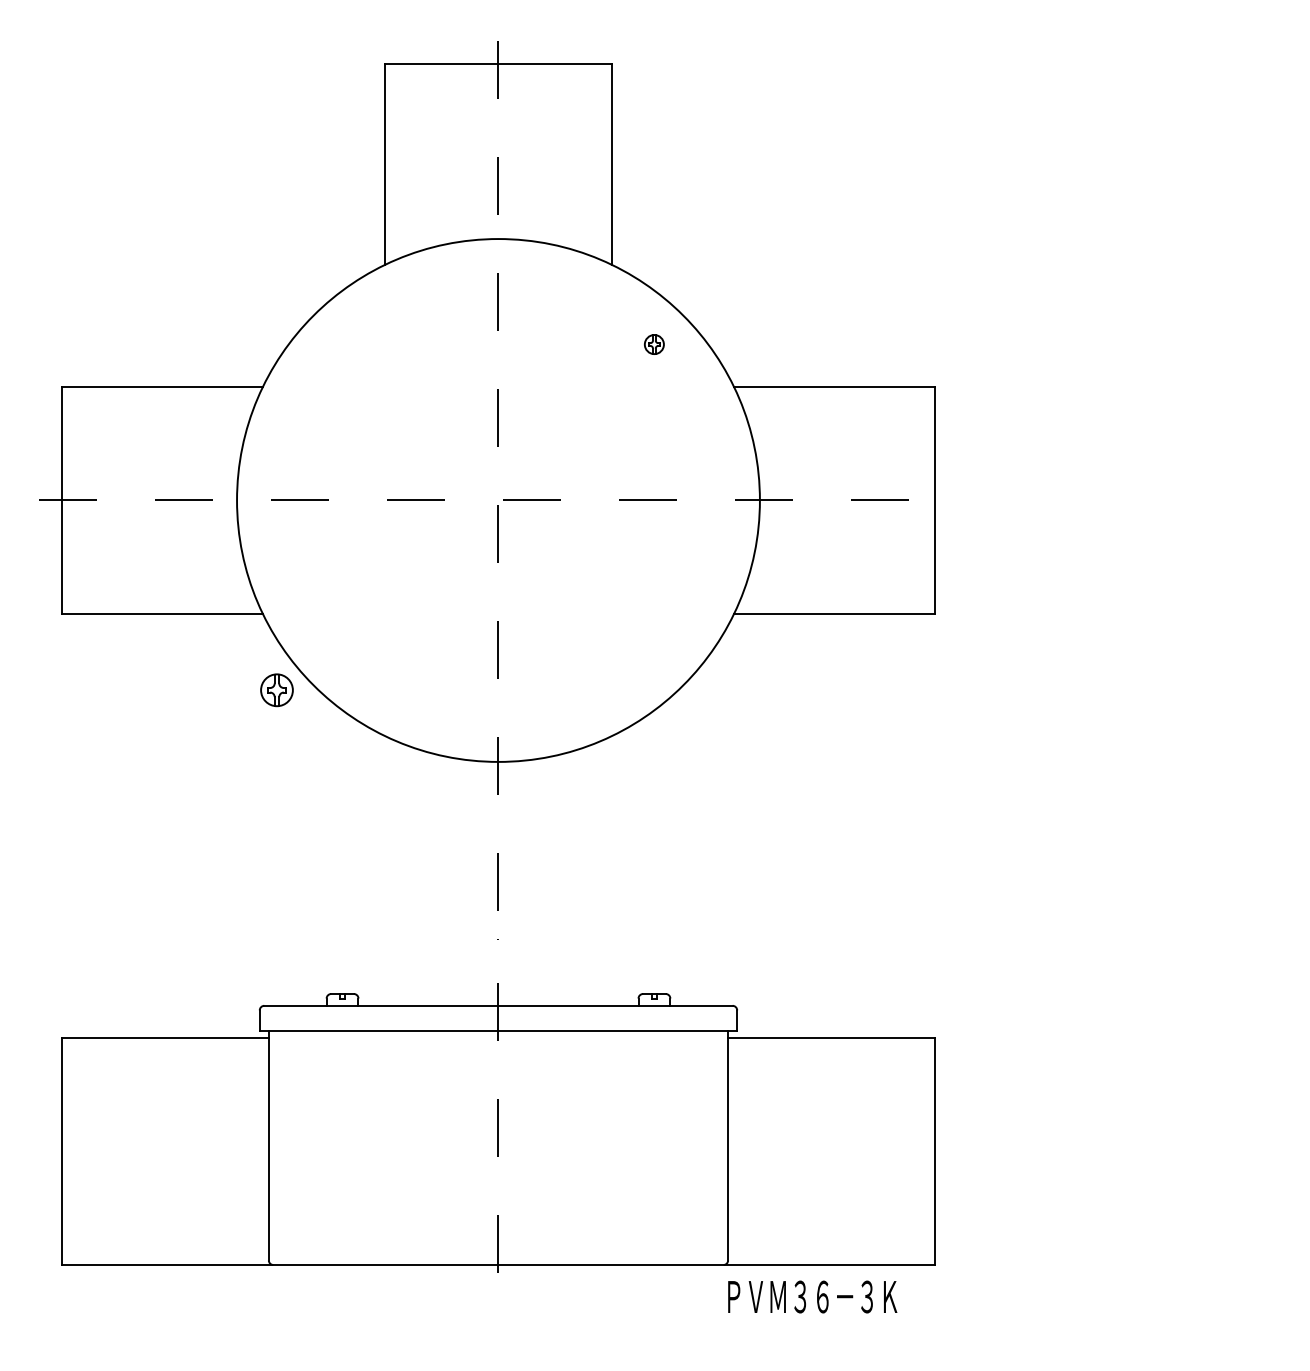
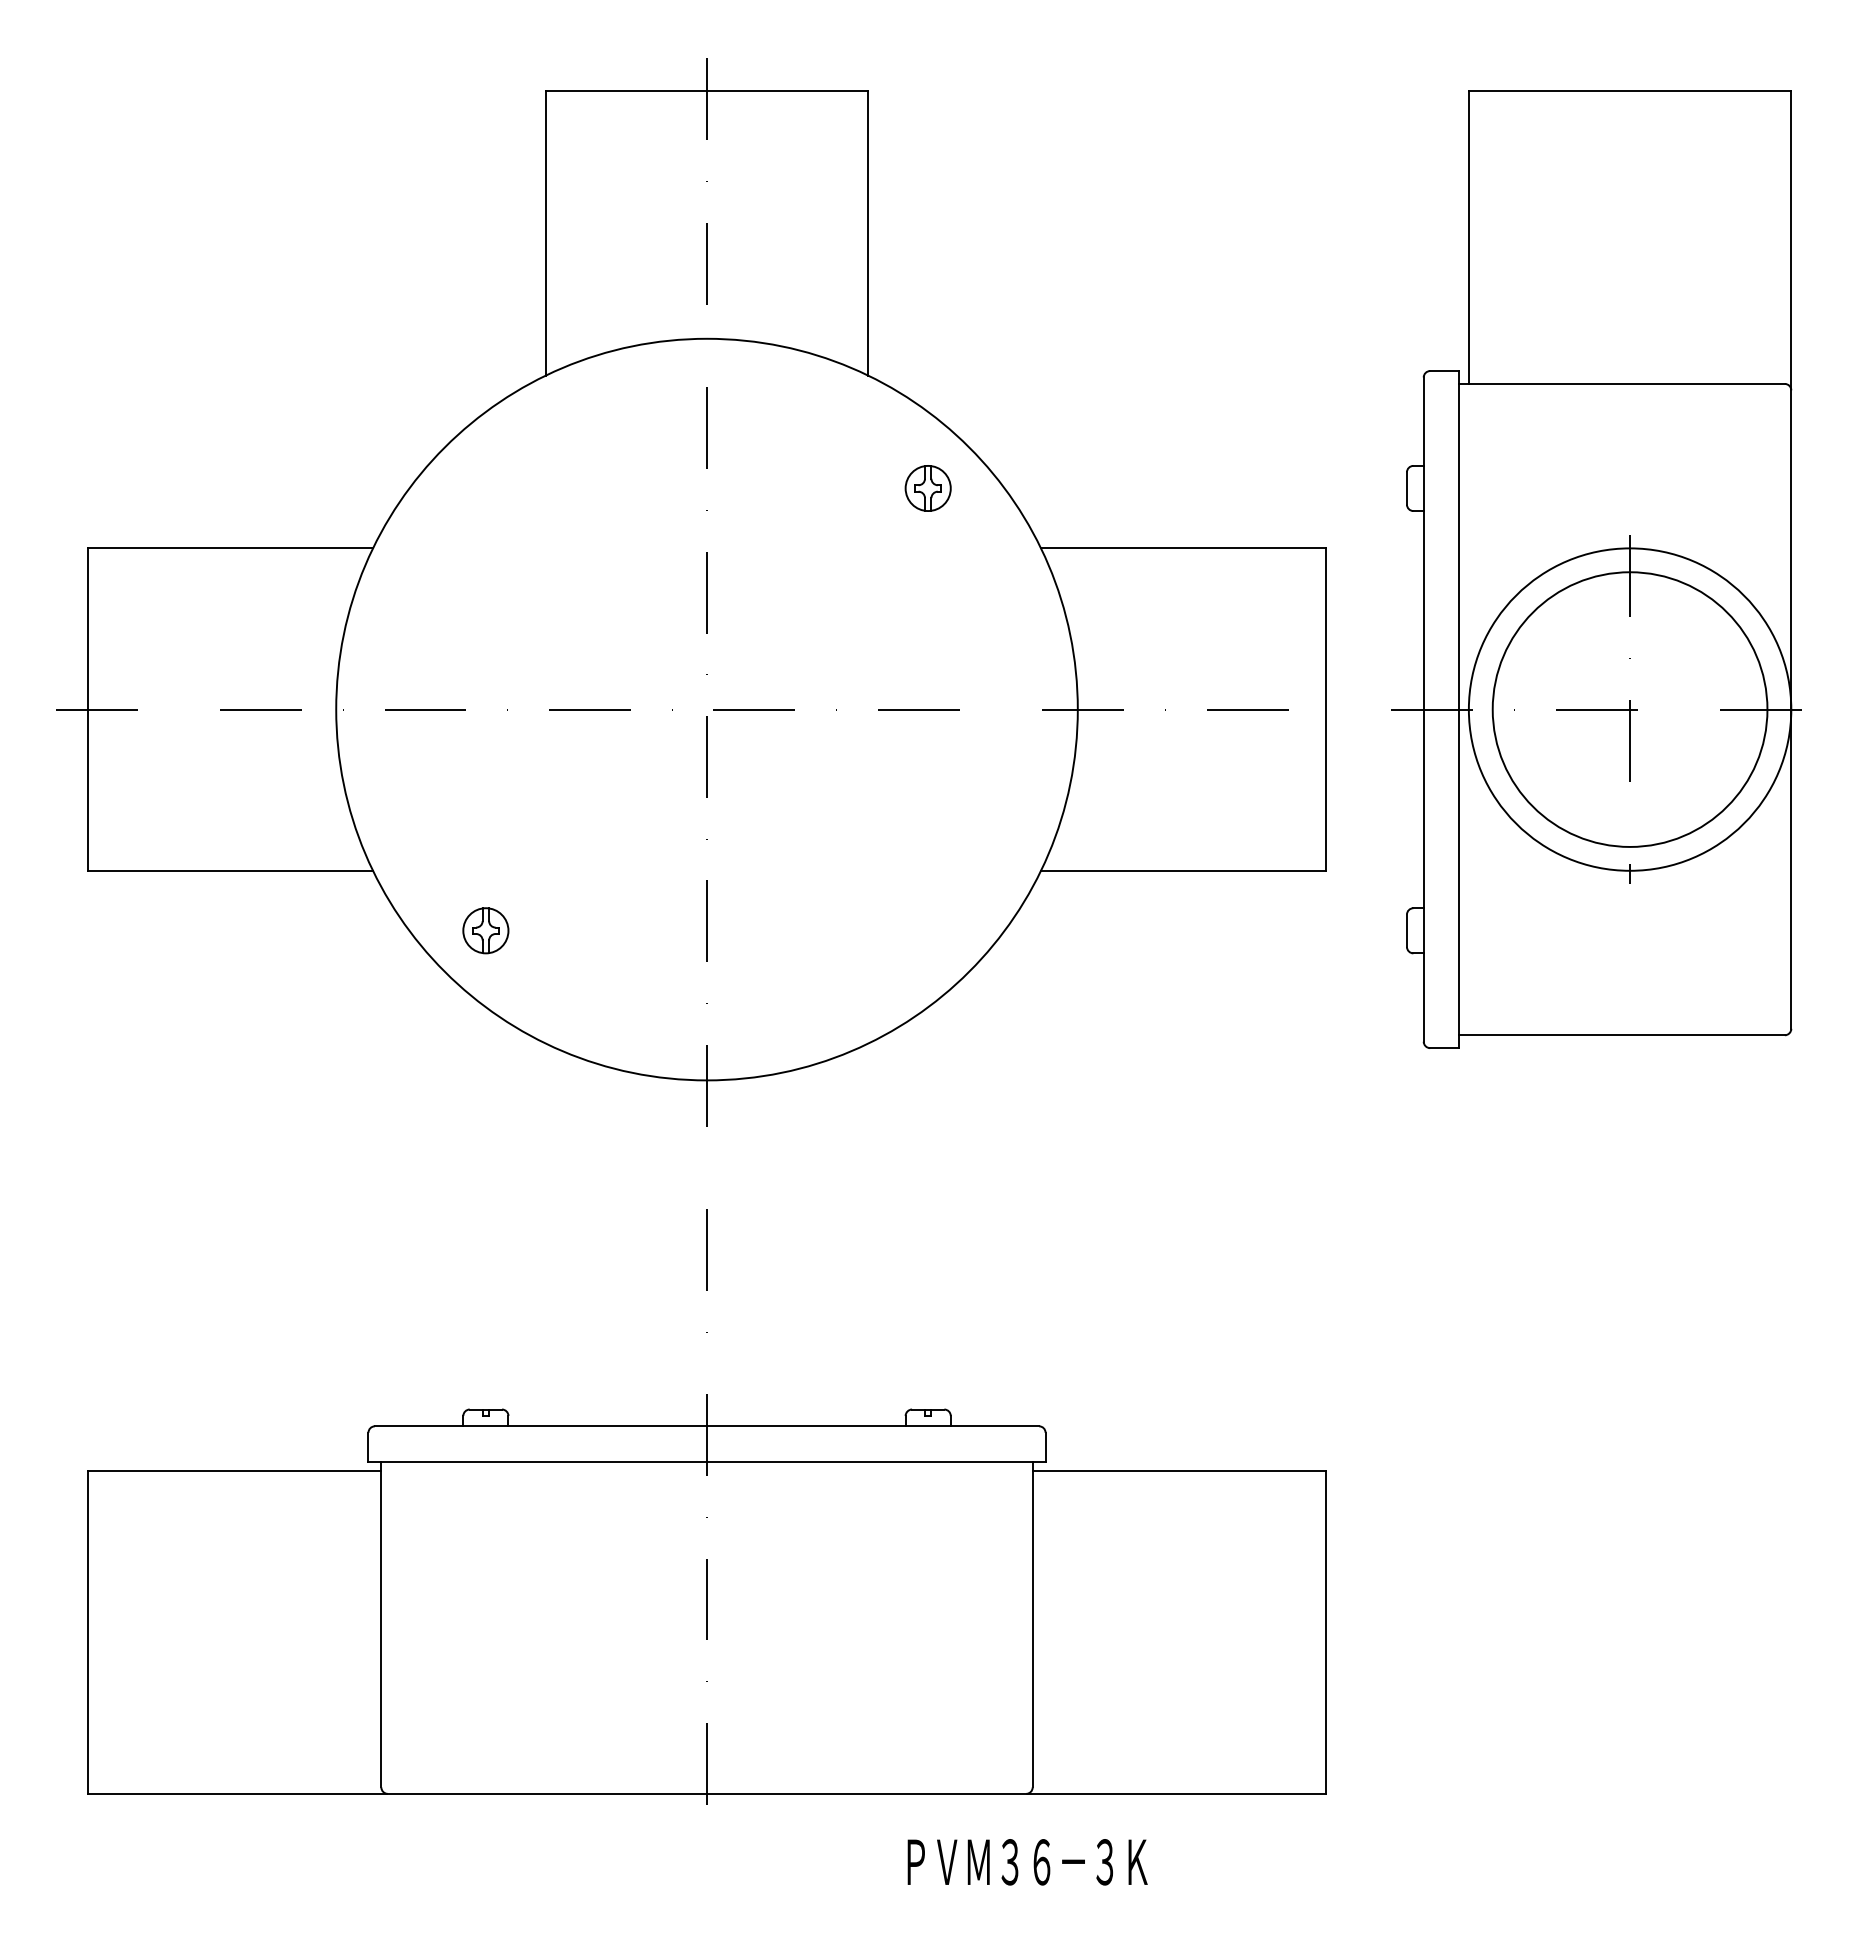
part: (653, 344) -> (927, 488), size x1.67
part: (1125, 401) -> (1596, 569), added
part: (276, 690) -> (485, 930), moved
text: (812, 1297) -> (1027, 1862), moved

